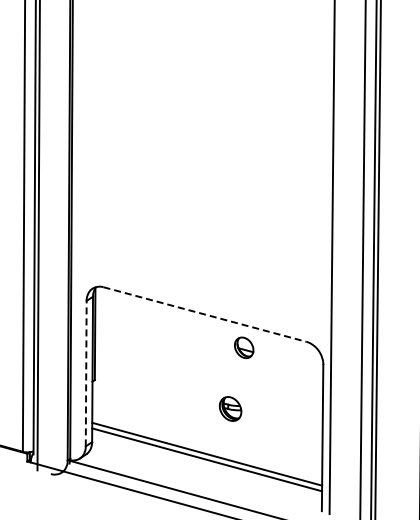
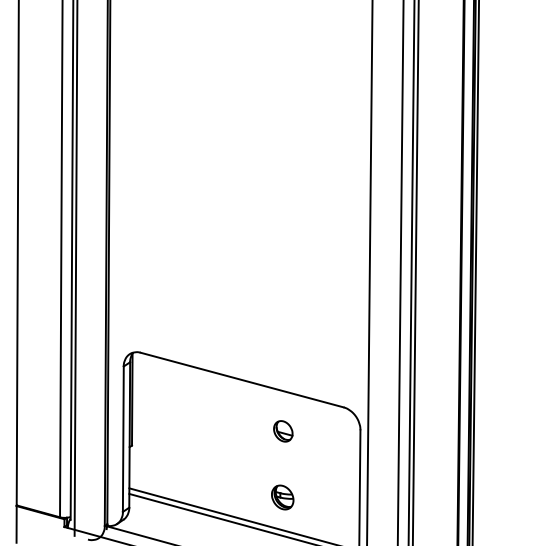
line: (205, 314) -> (242, 380), dashed -> solid
part: (244, 347) -> (283, 431), moved
line: (86, 373) -> (123, 439), dashed -> solid
part: (230, 408) -> (282, 497), moved

